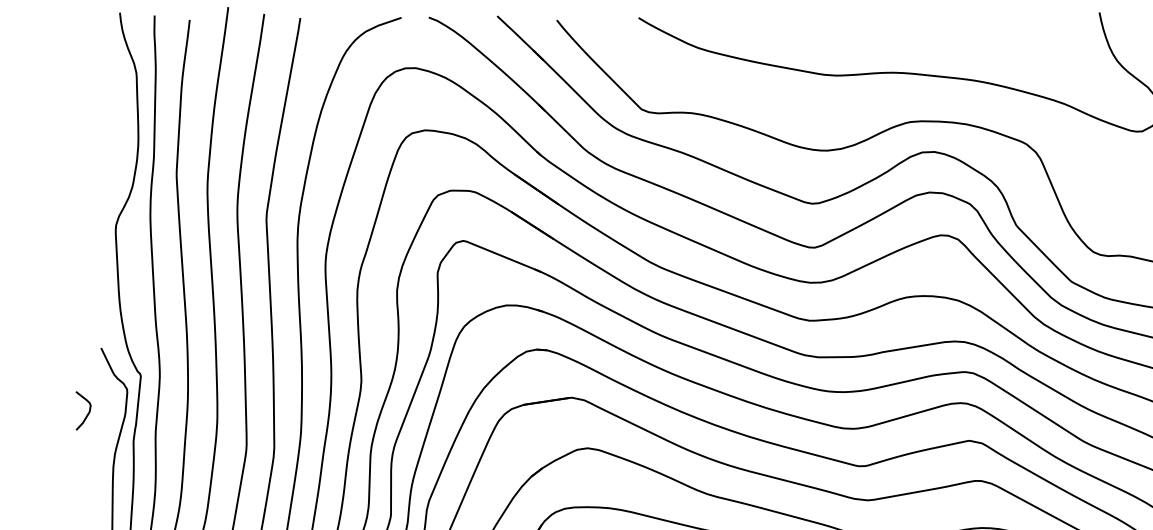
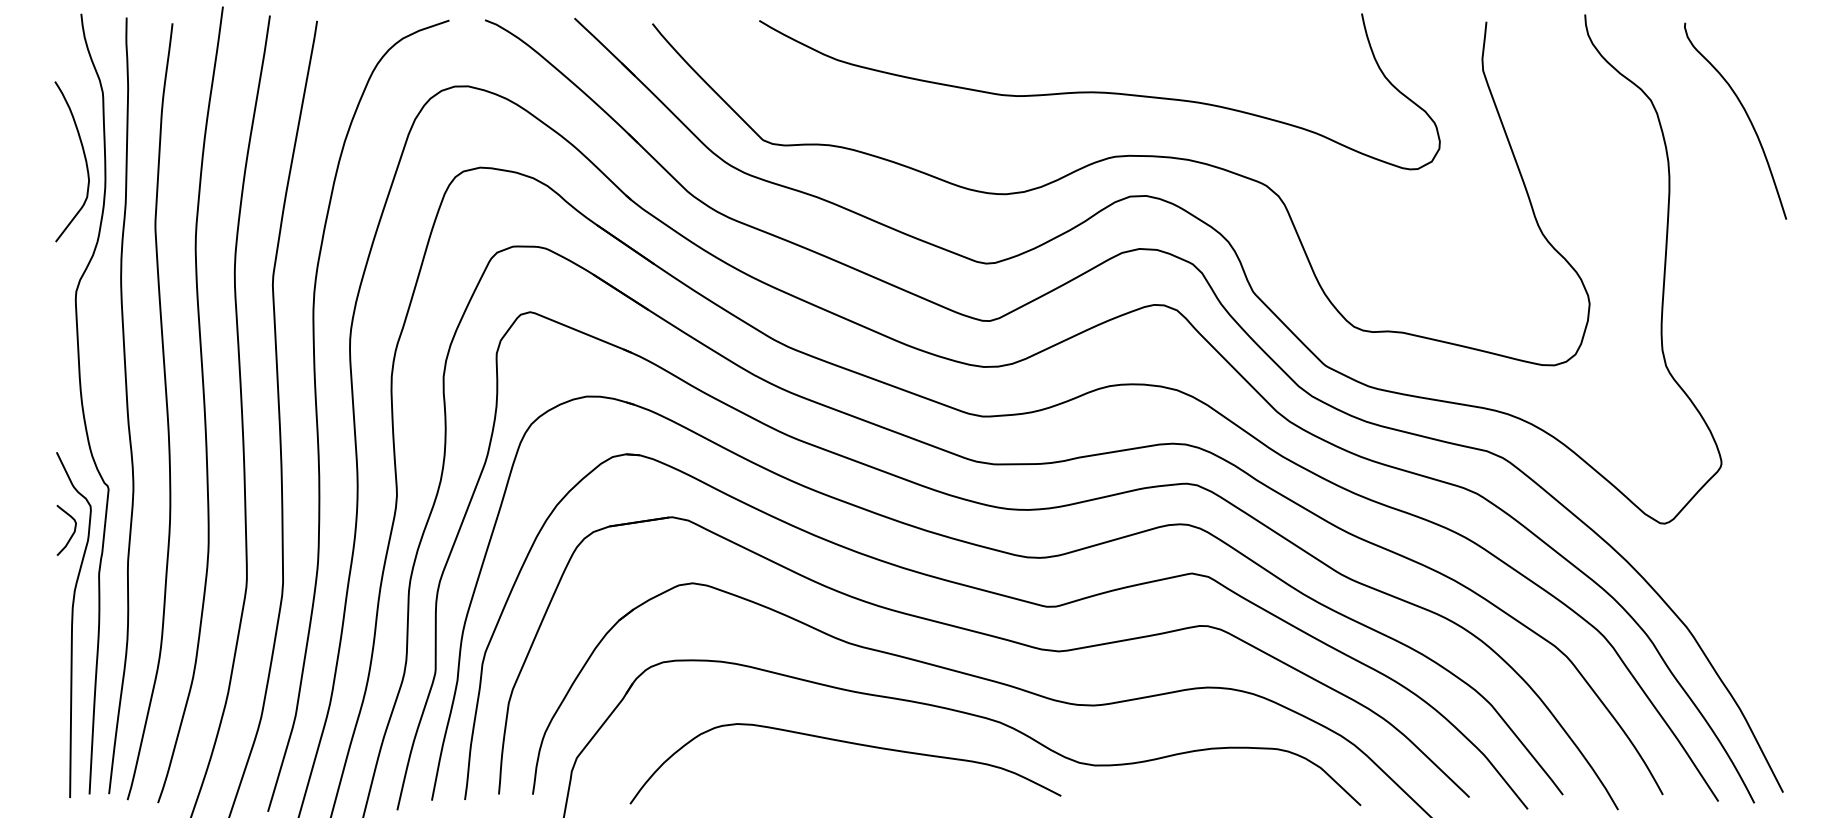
curve: (122, 124) -> (84, 159), added
curve: (87, 413) -> (71, 534), moved

